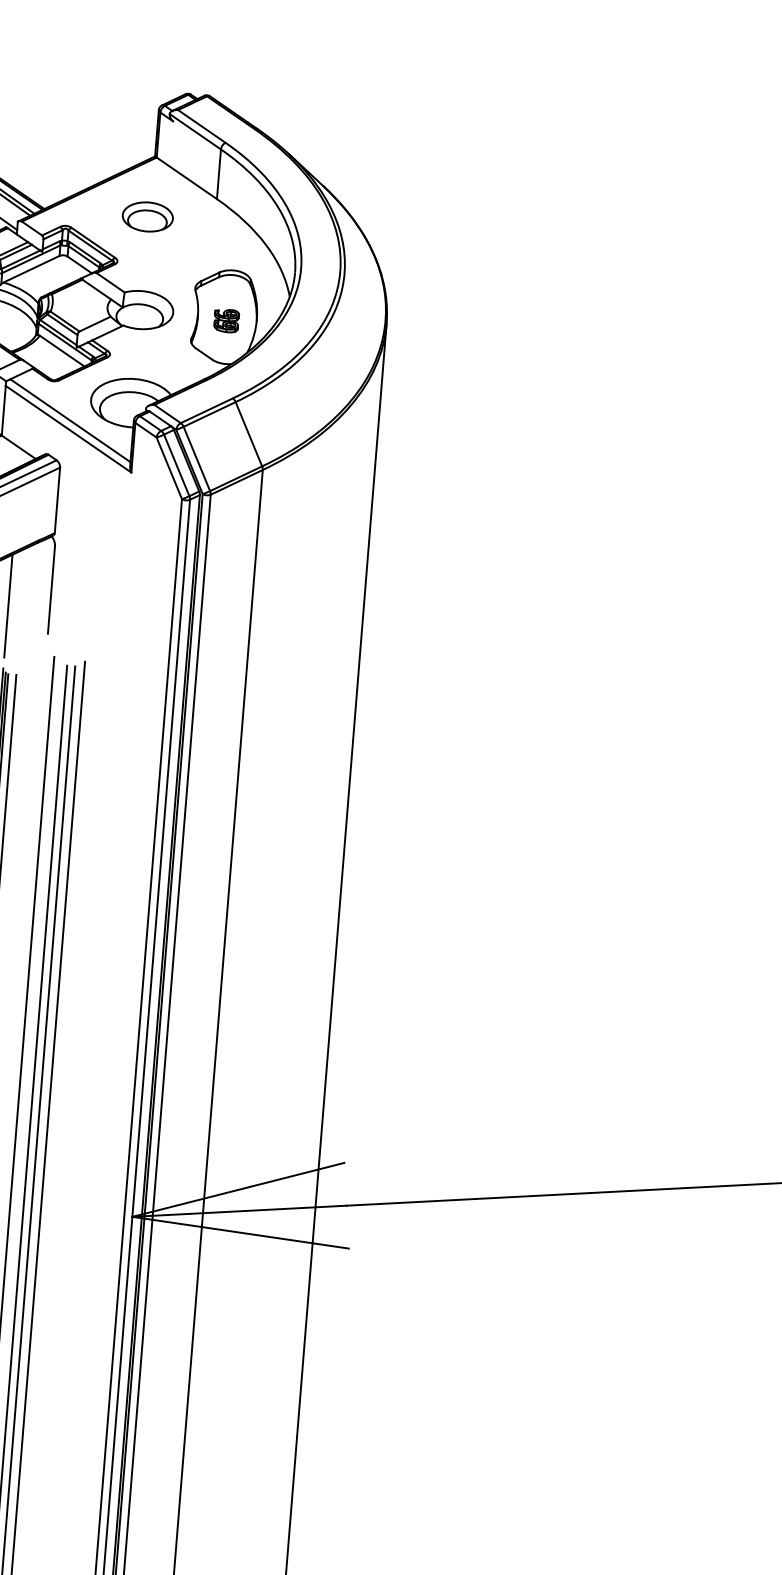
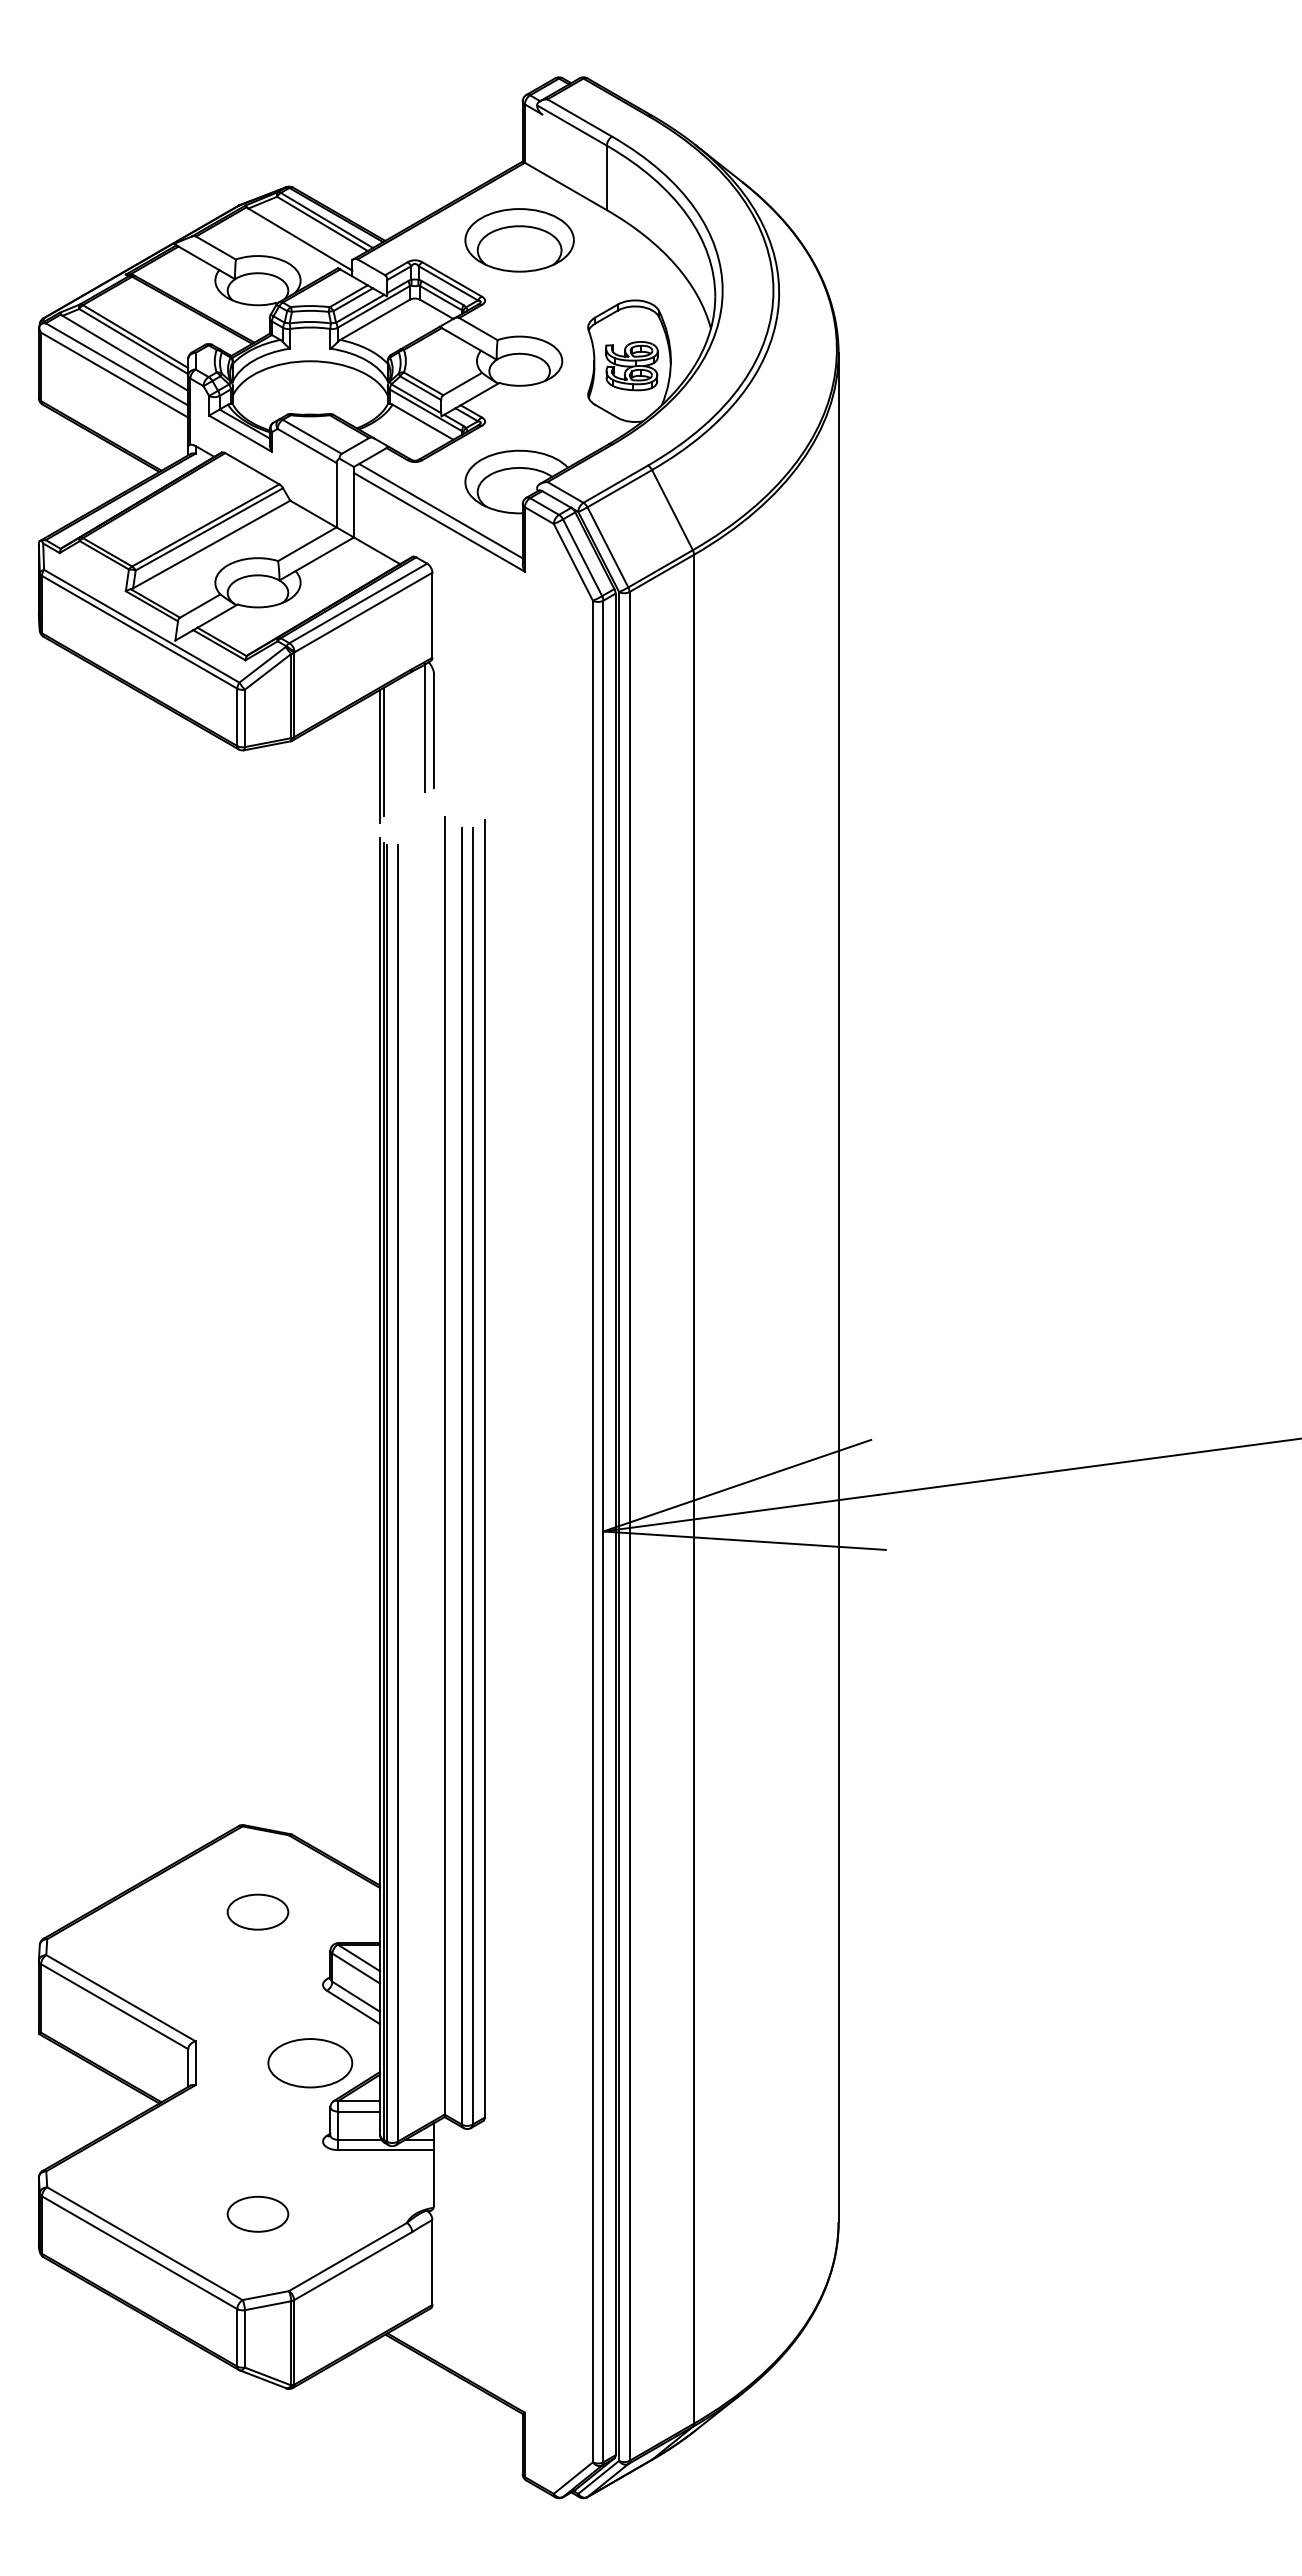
part: (147, 217) -> (519, 240), size x1.67
part: (226, 321) -> (631, 366), size x1.67
line: (45, 586) -> (425, 727), added
line: (11, 602) -> (383, 751), added

